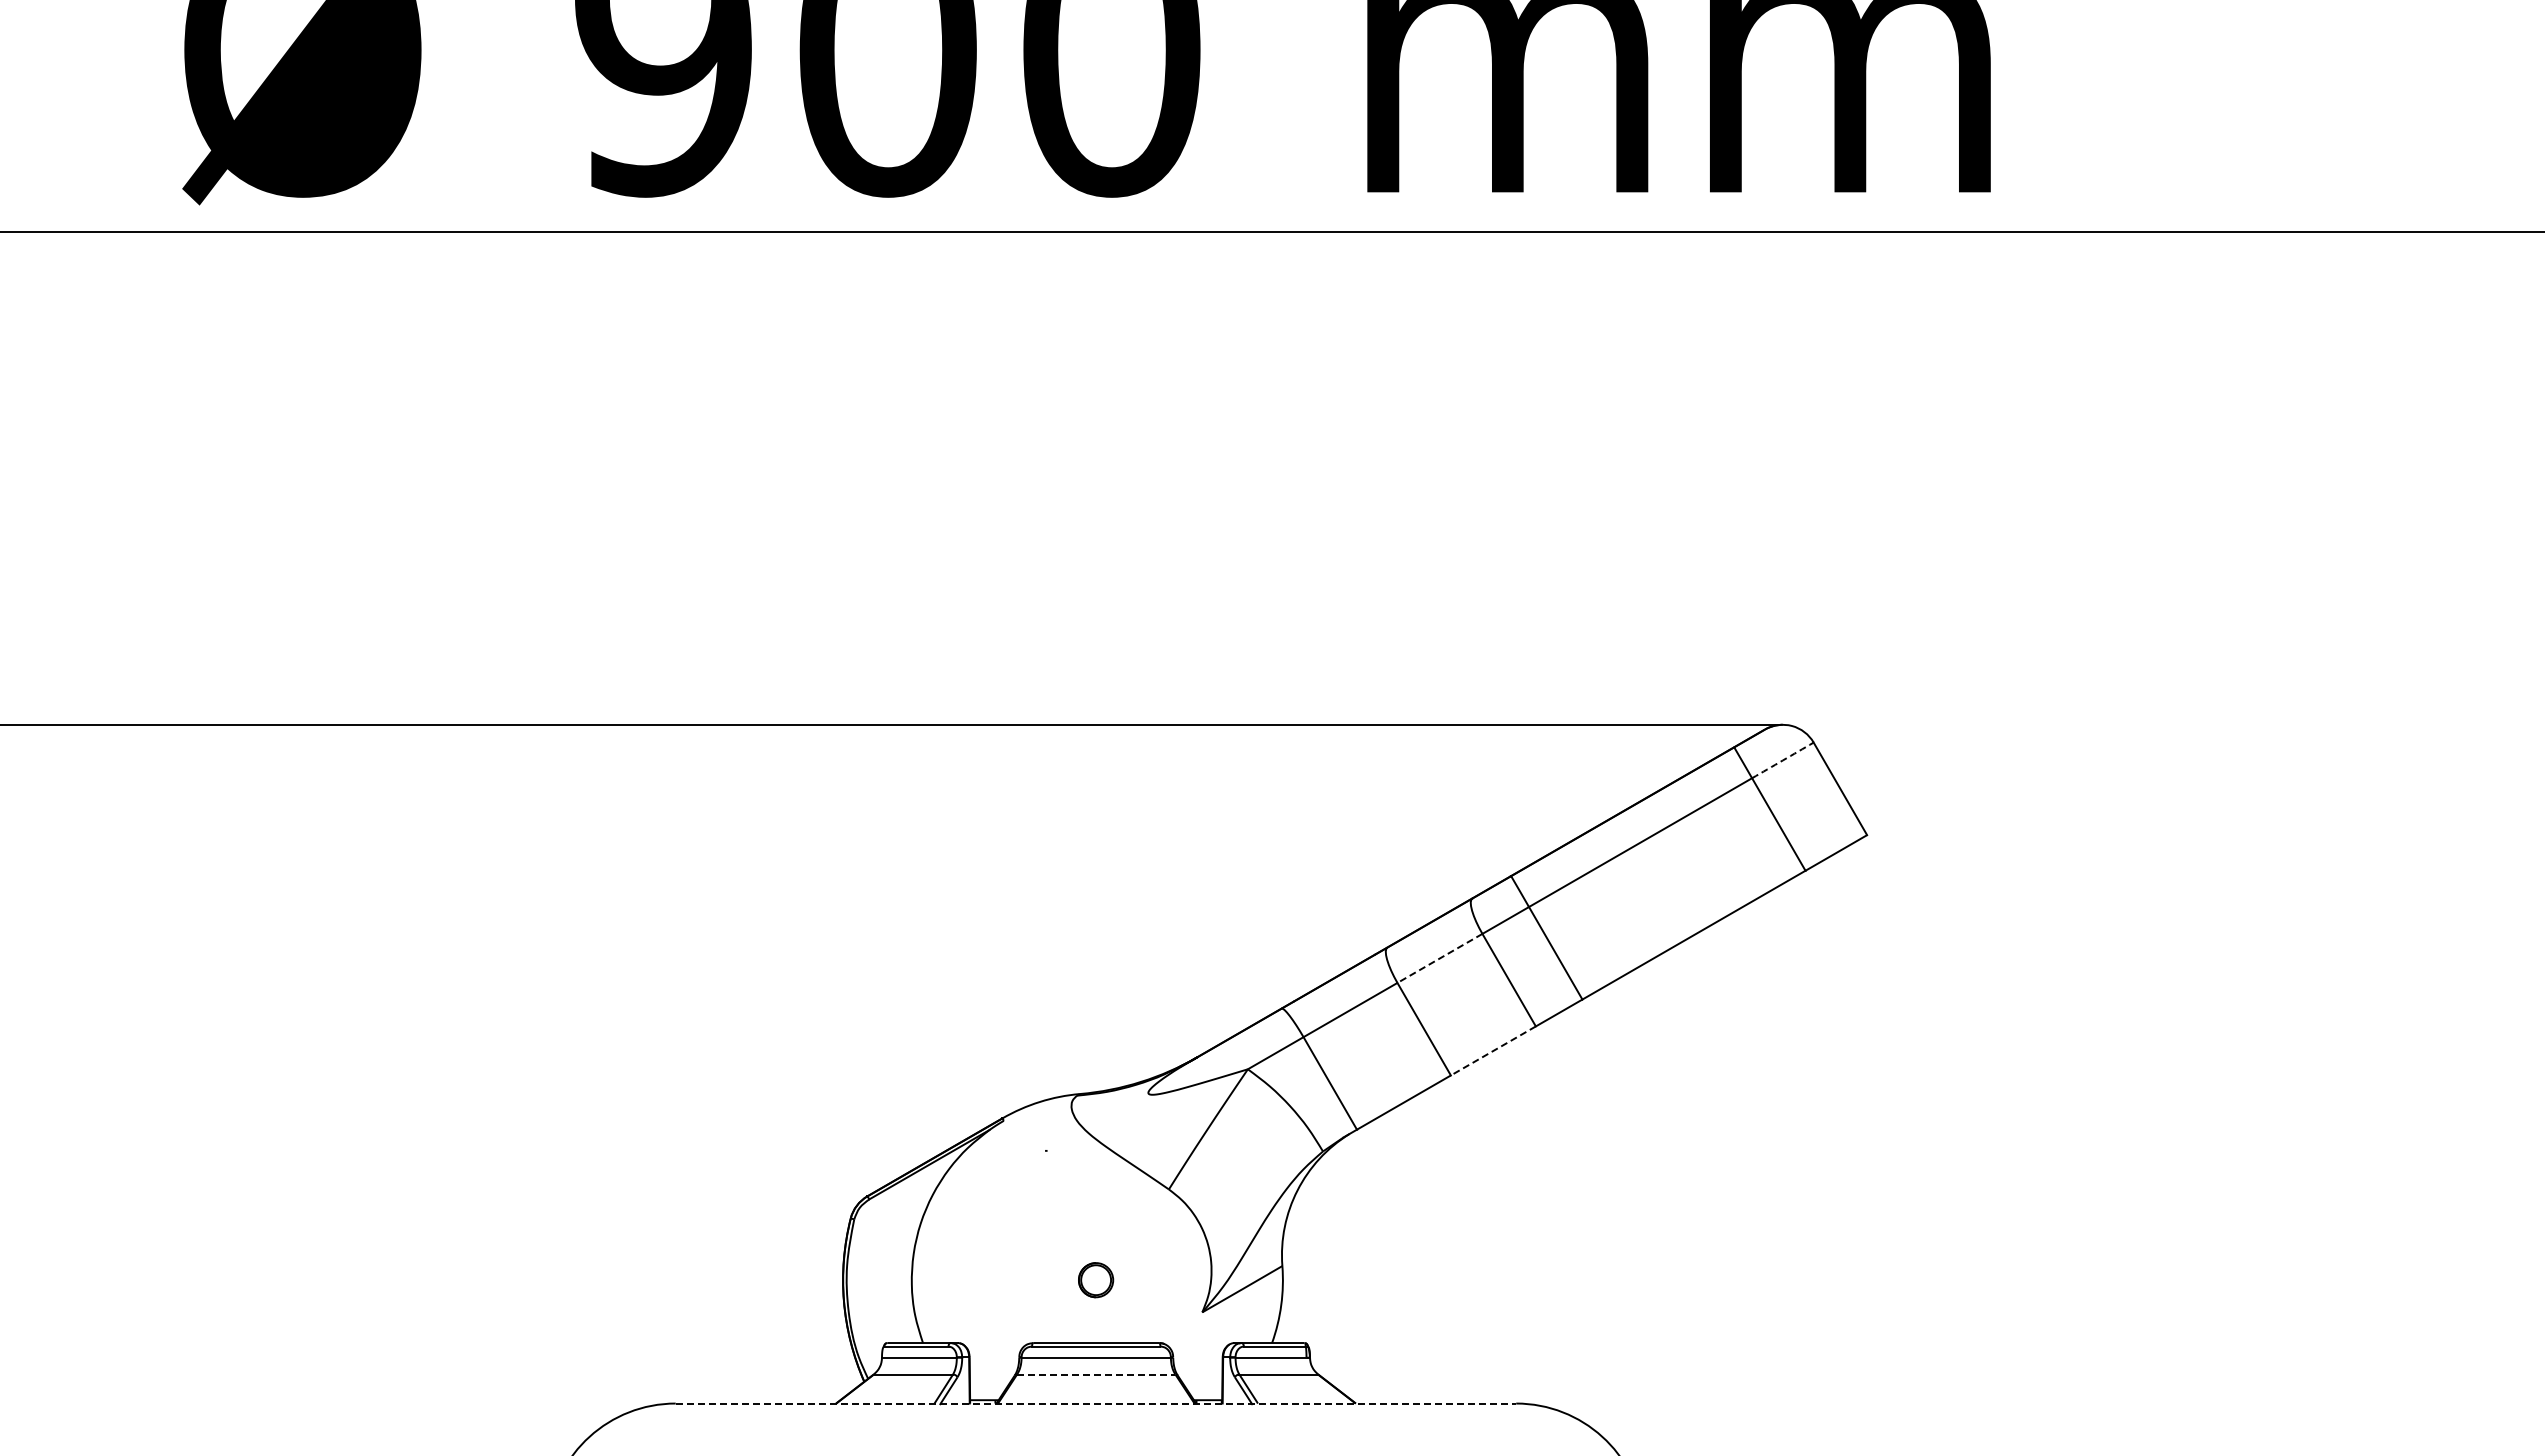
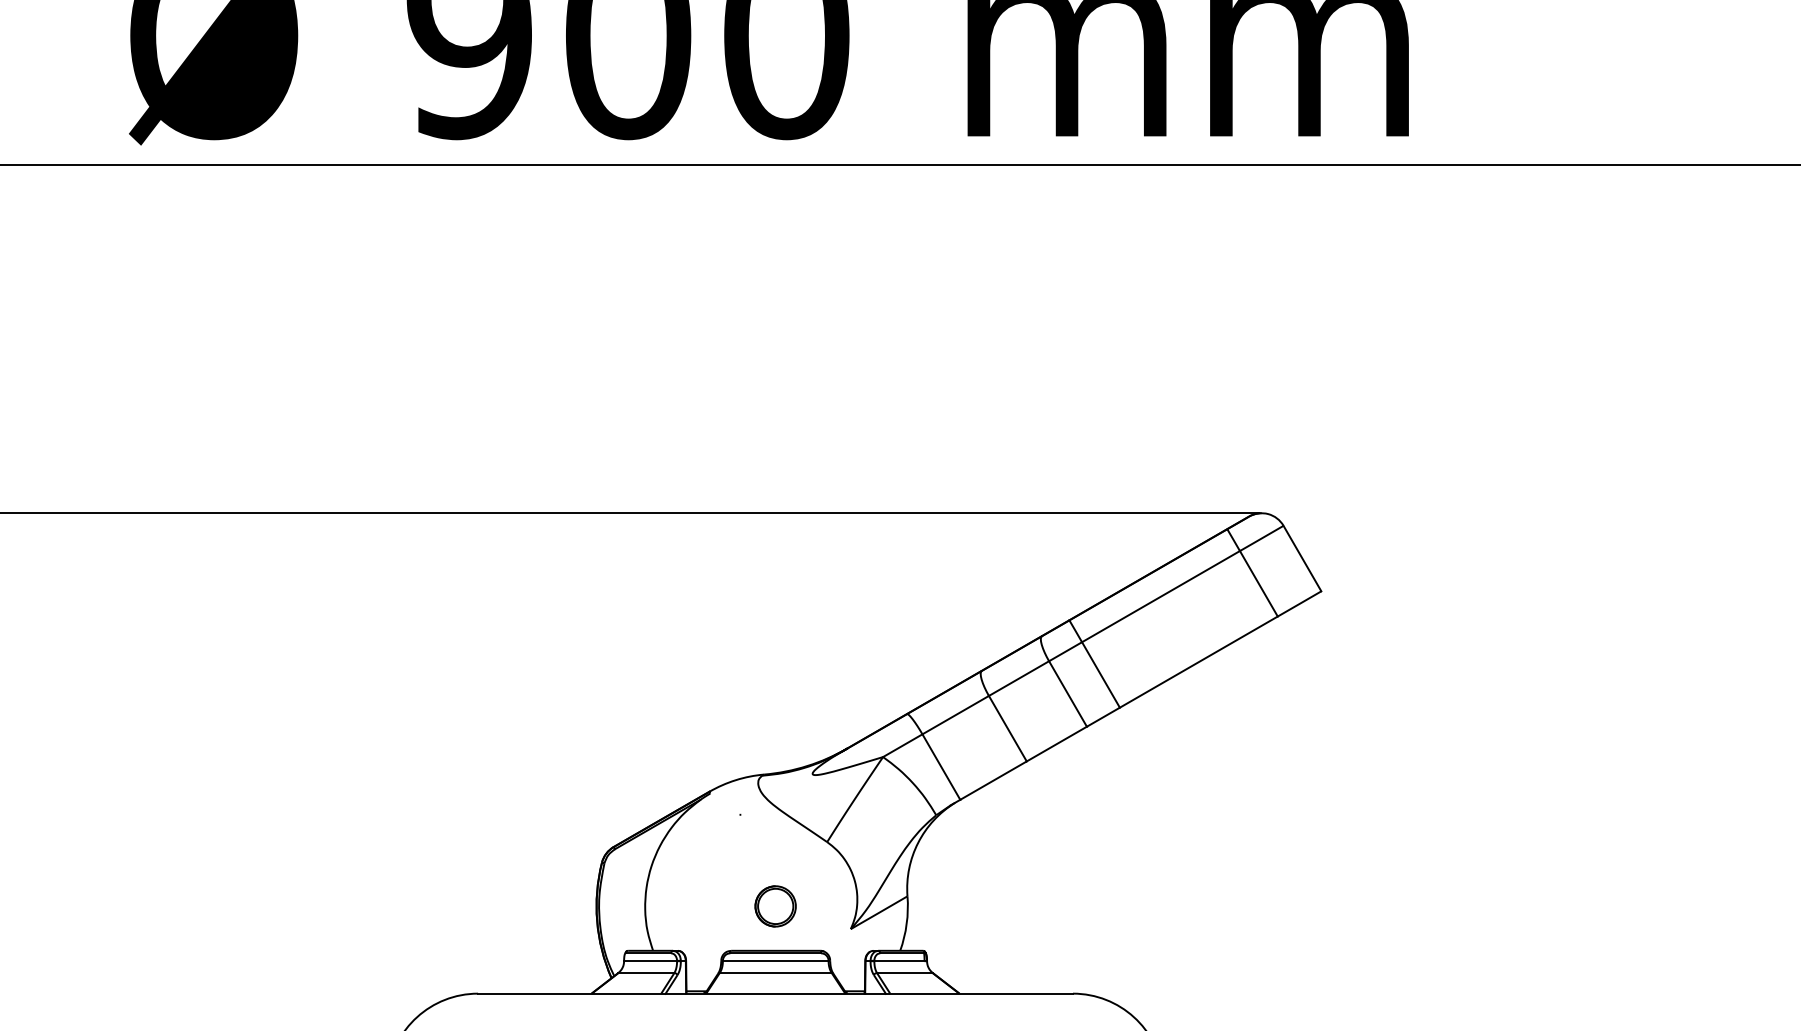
arc: (1782, 760) -> (1261, 538), dashed -> solid
line: (1439, 958) -> (1018, 678), dashed -> solid
line: (1492, 1051) -> (1056, 744), dashed -> solid
part: (1095, 1279) -> (775, 905), size x1.67
line: (1096, 1374) -> (775, 973), dashed -> solid
line: (1096, 1403) -> (775, 993), dashed -> solid

